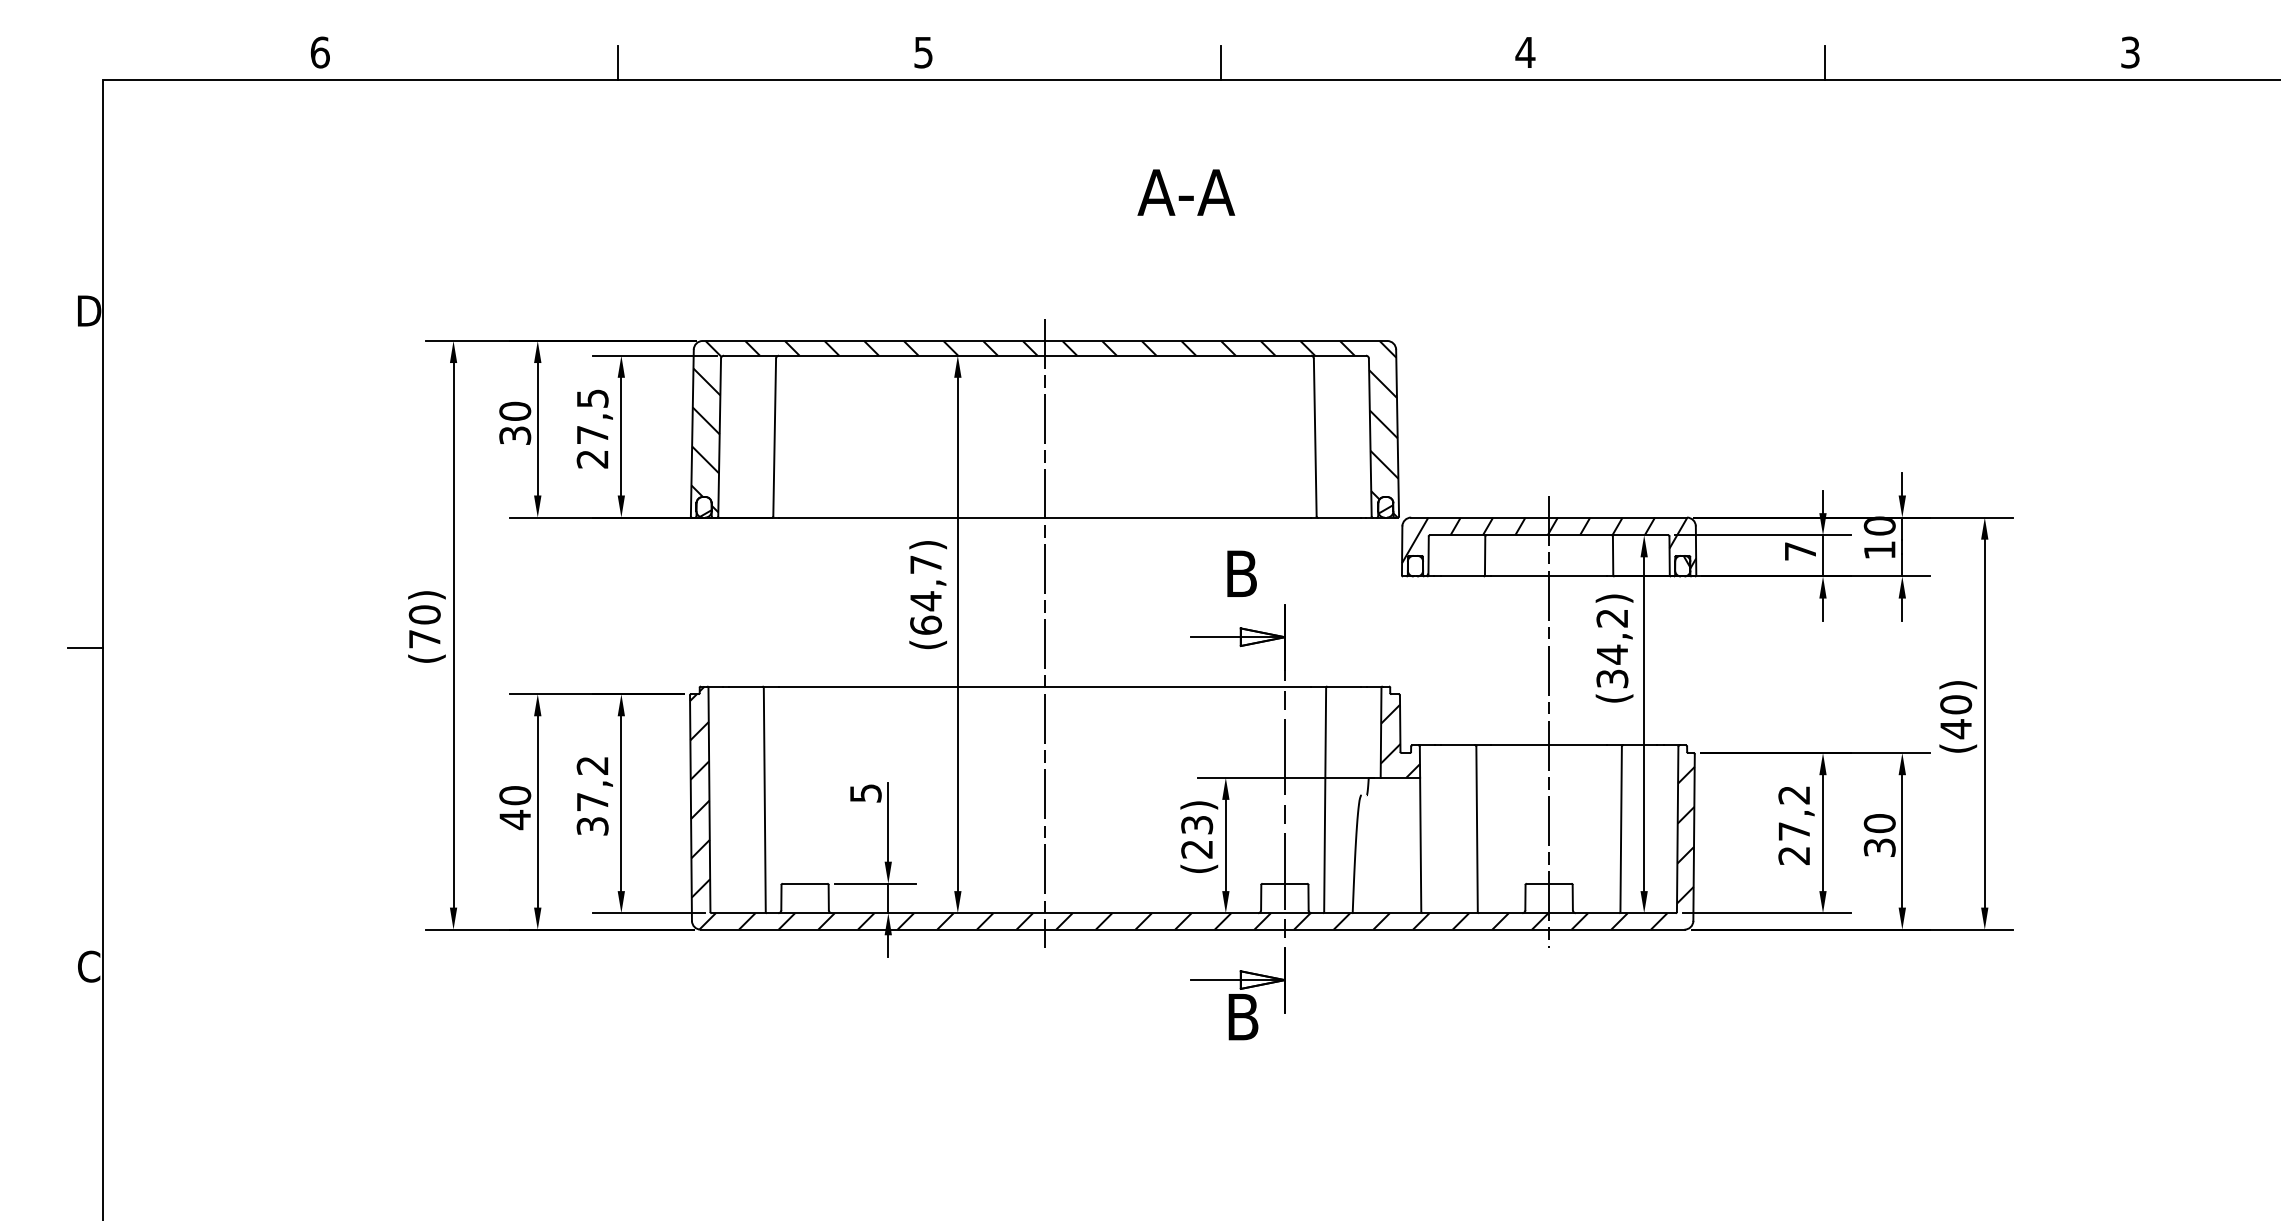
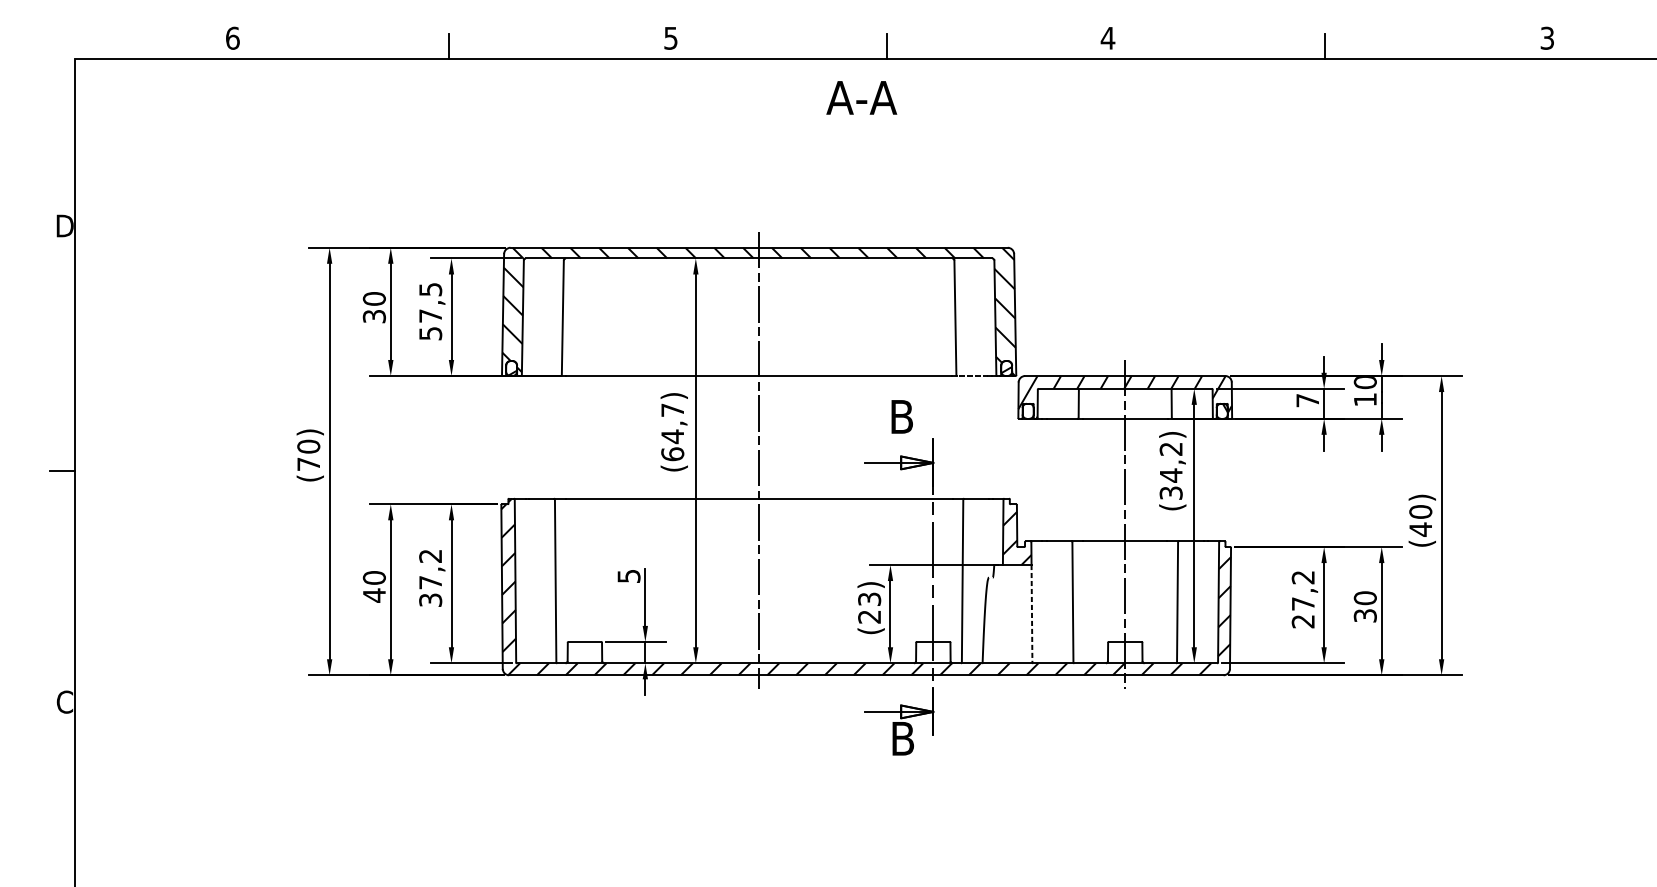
text: (1186, 192) -> (861, 97), moved
text: (592, 459) -> (430, 333), 27,5 -> 57,5
line: (1338, 517) -> (972, 375), solid -> dashed
line: (1420, 845) -> (1031, 614), solid -> dashed

